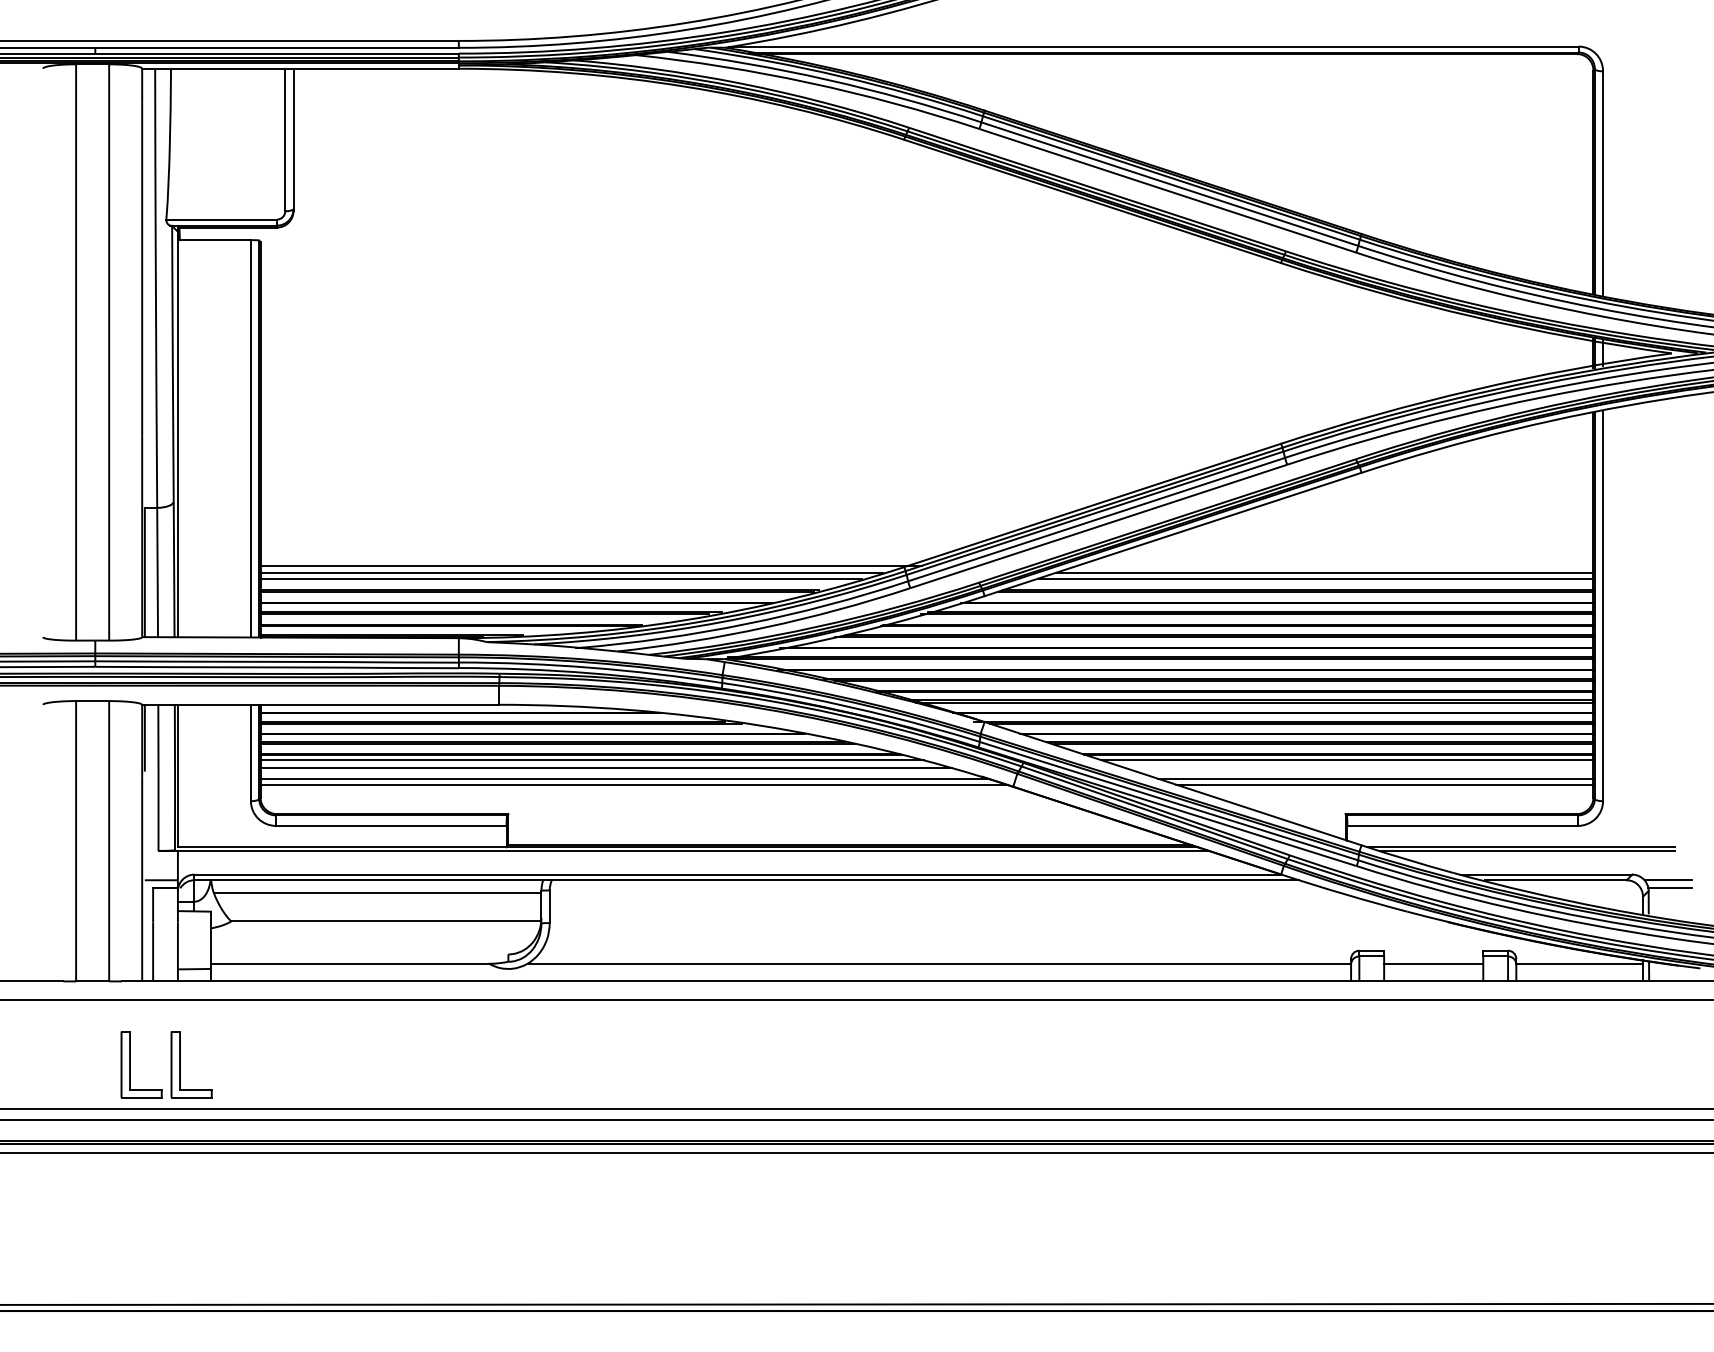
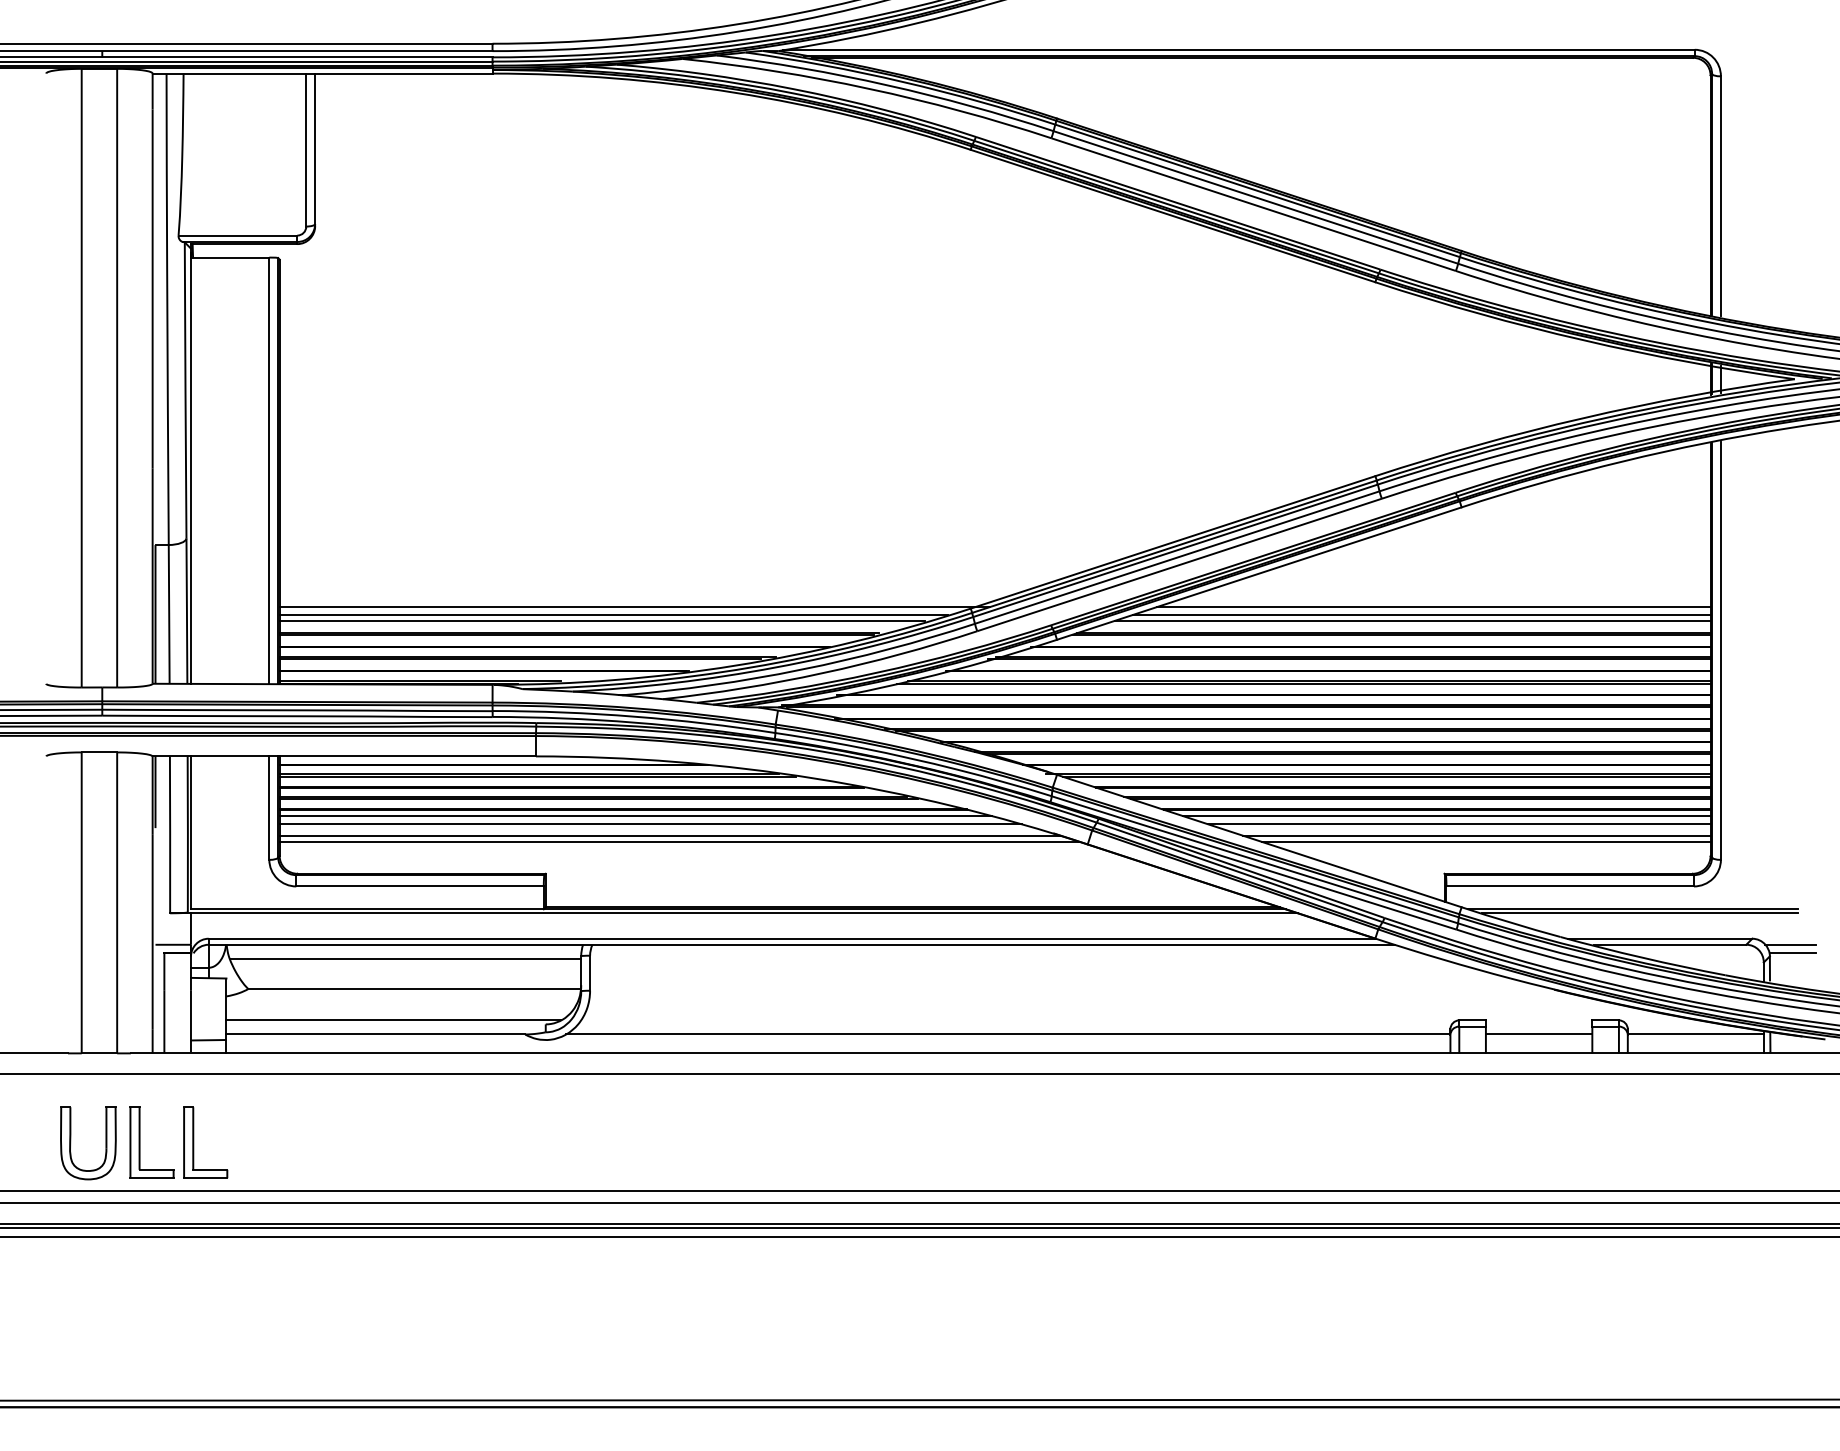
line: (1335, 566) -> (1433, 607), added
line: (1359, 768) -> (1459, 824), added
line: (366, 950) -> (393, 1020), added
part: (66, 1065) -> (71, 1143), added

